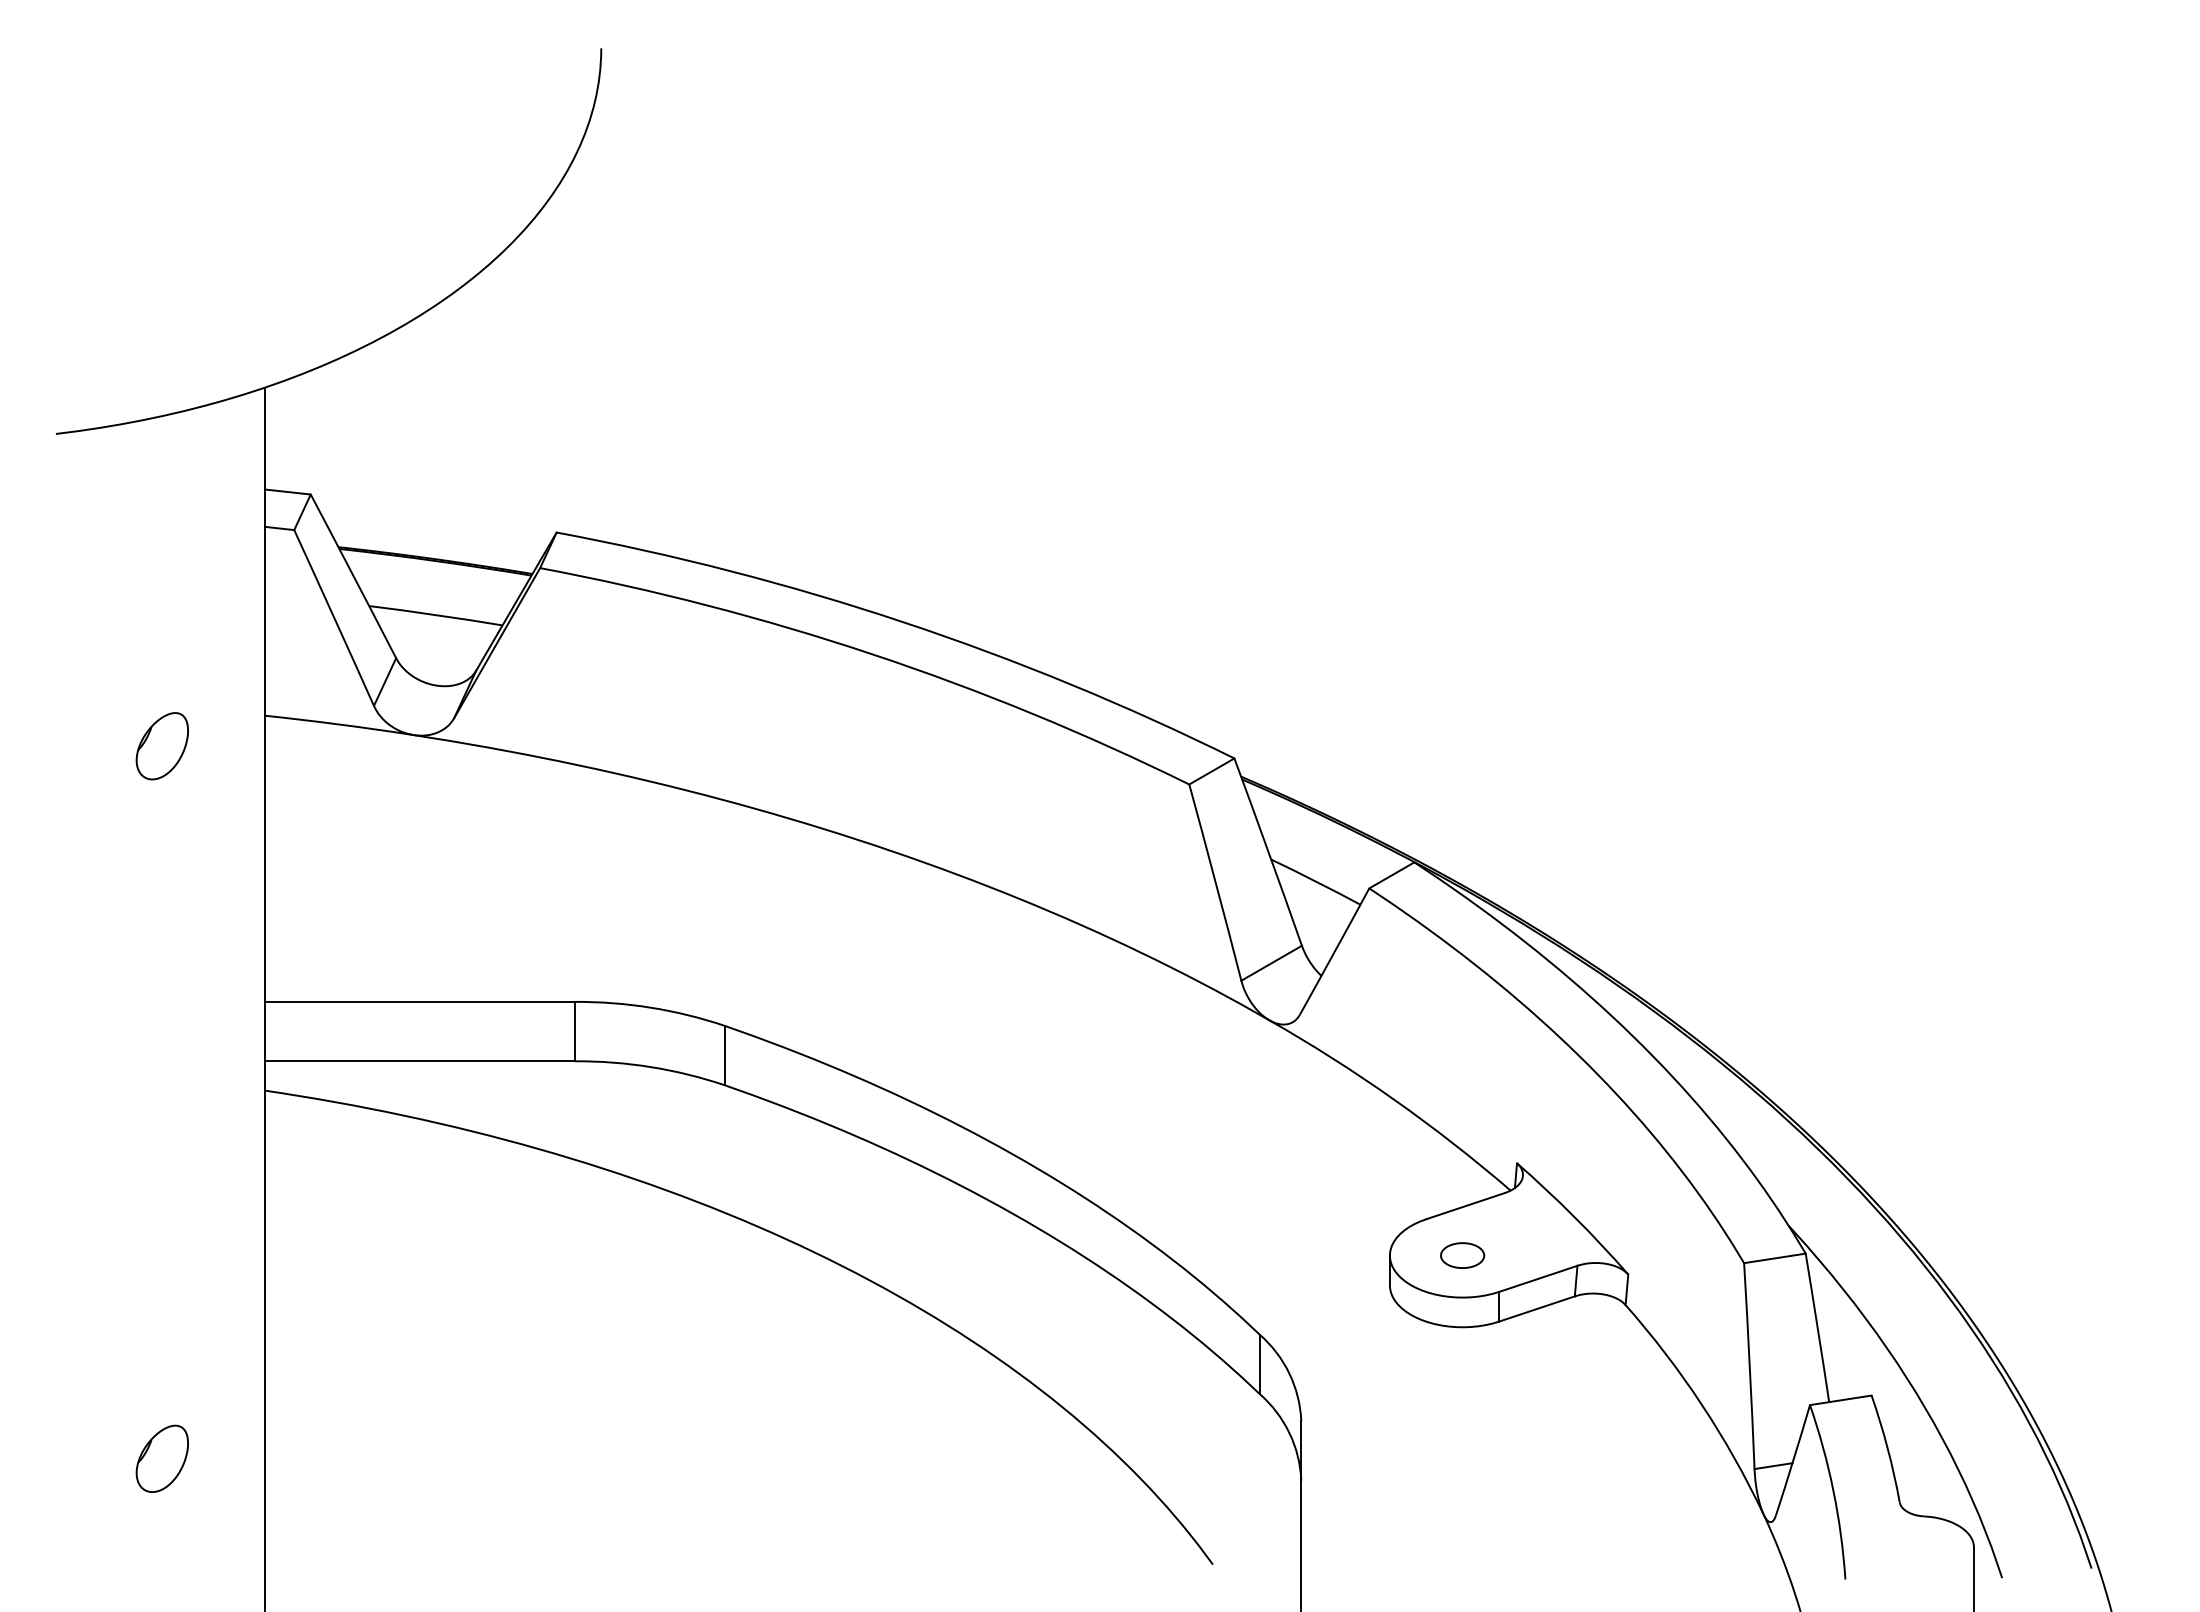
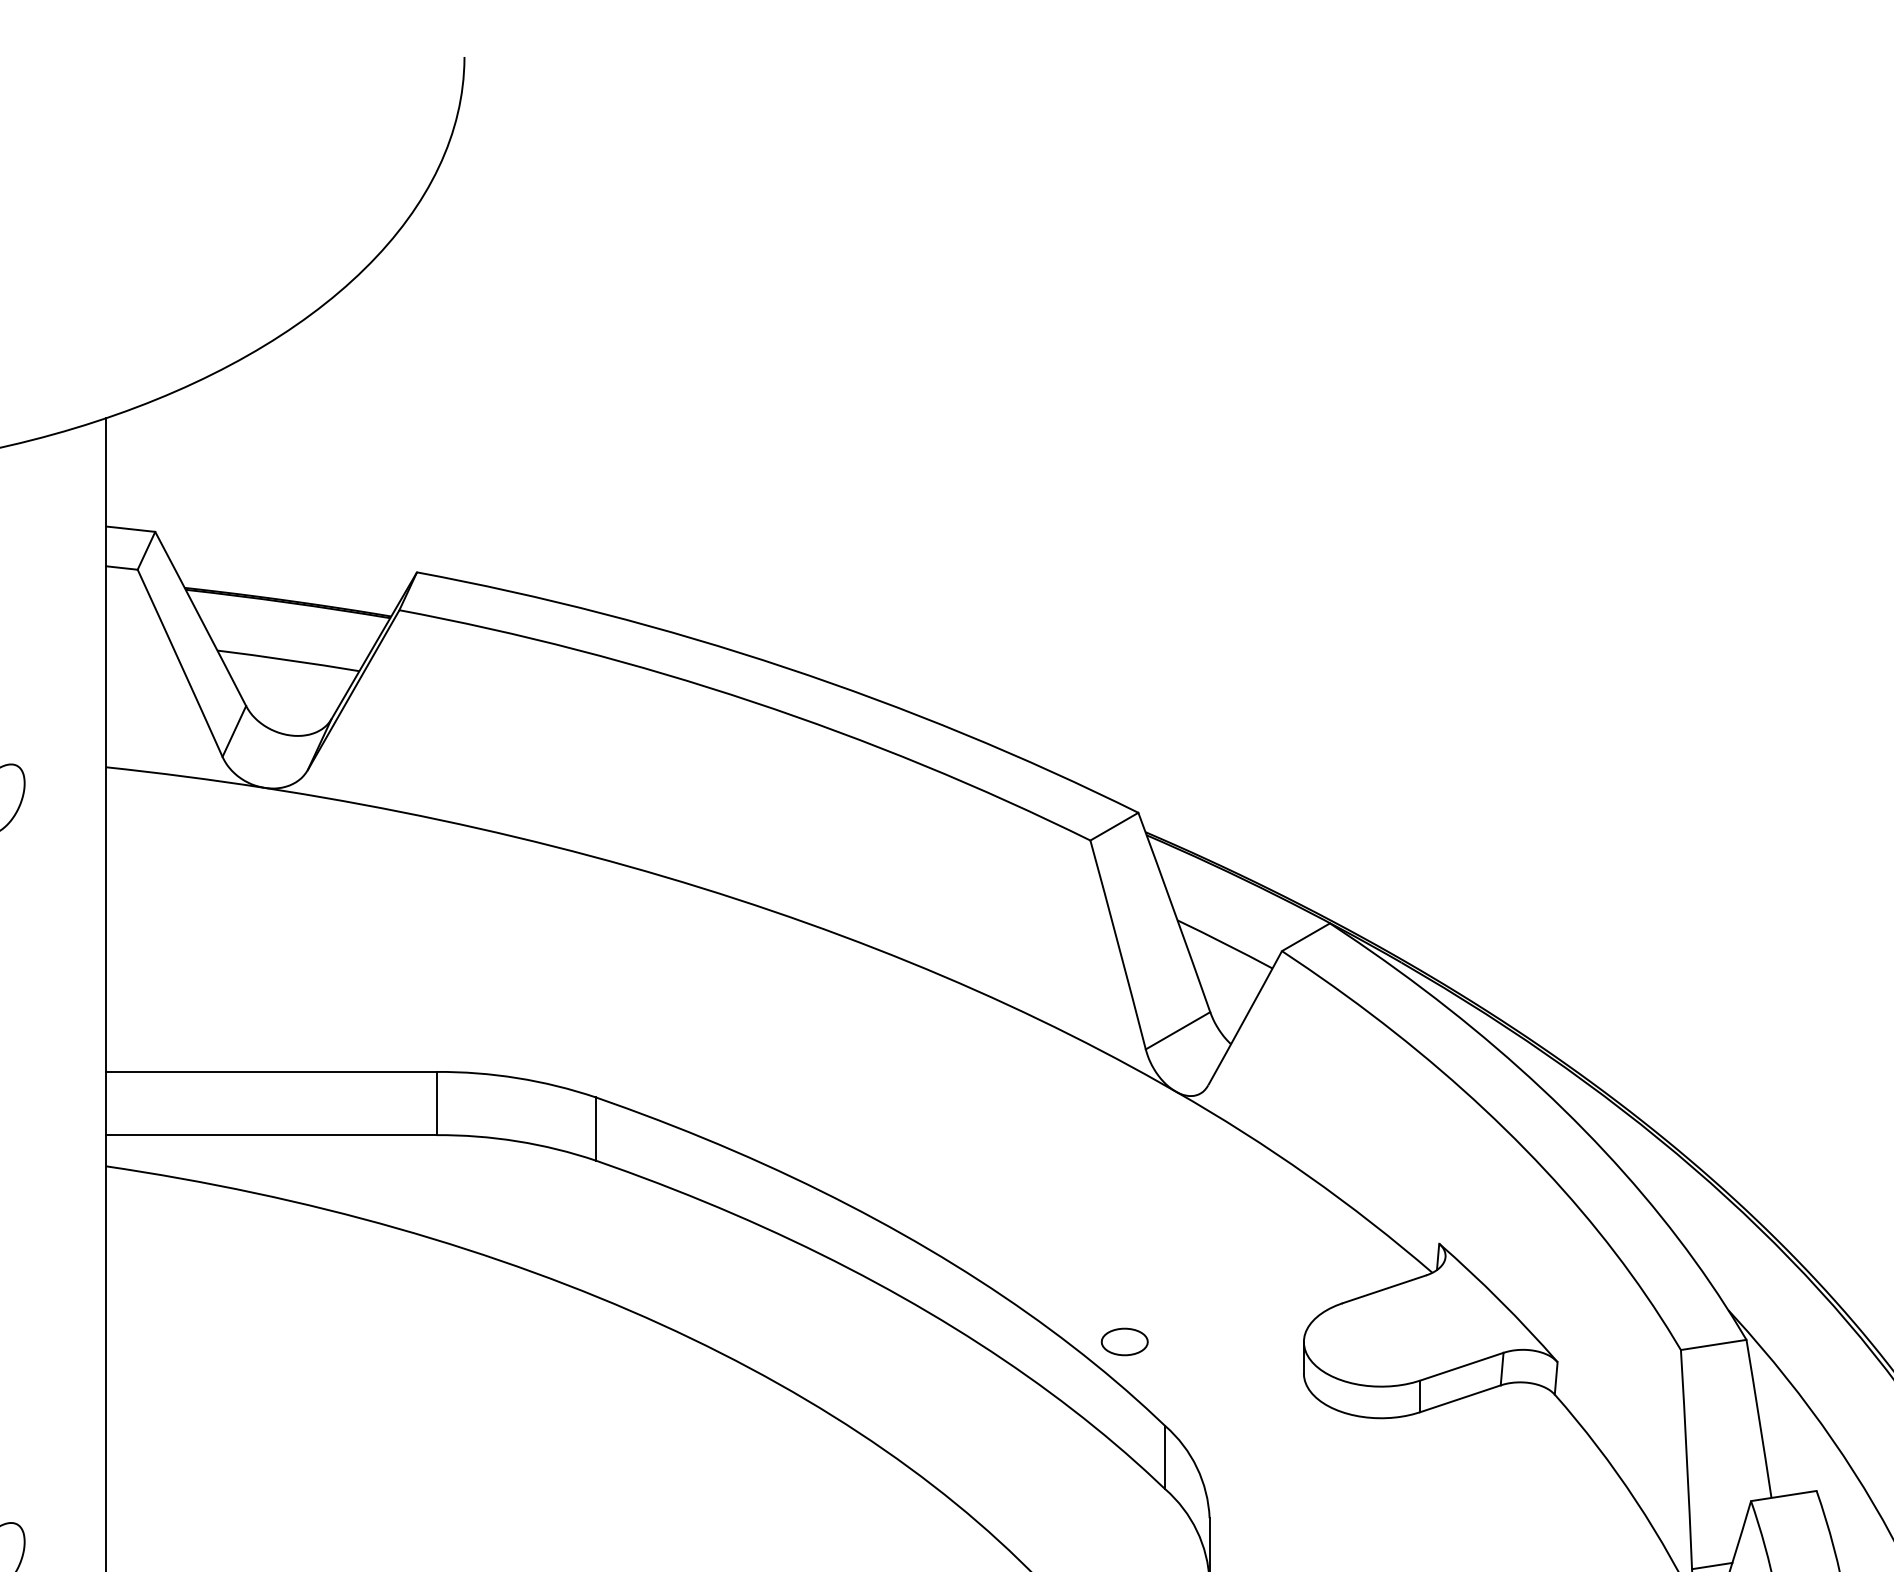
part: (1462, 1255) -> (1124, 1341), moved

